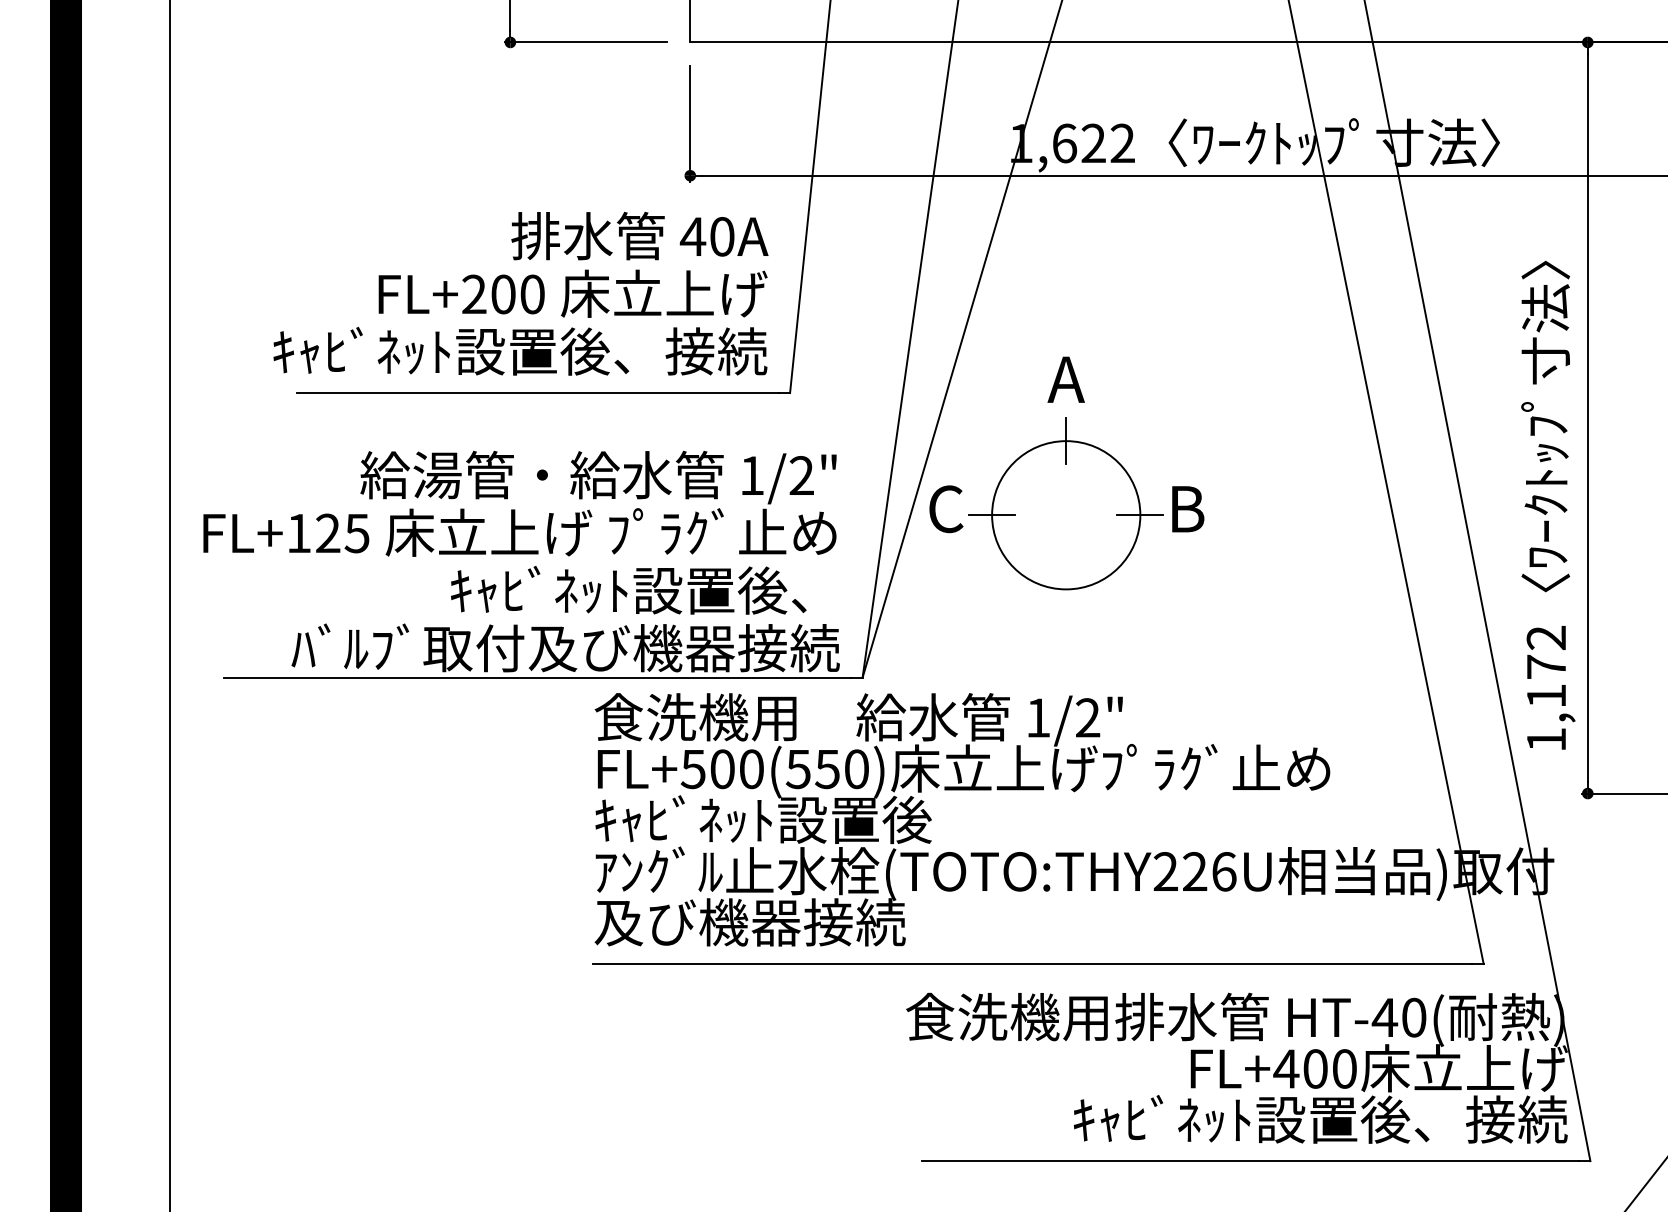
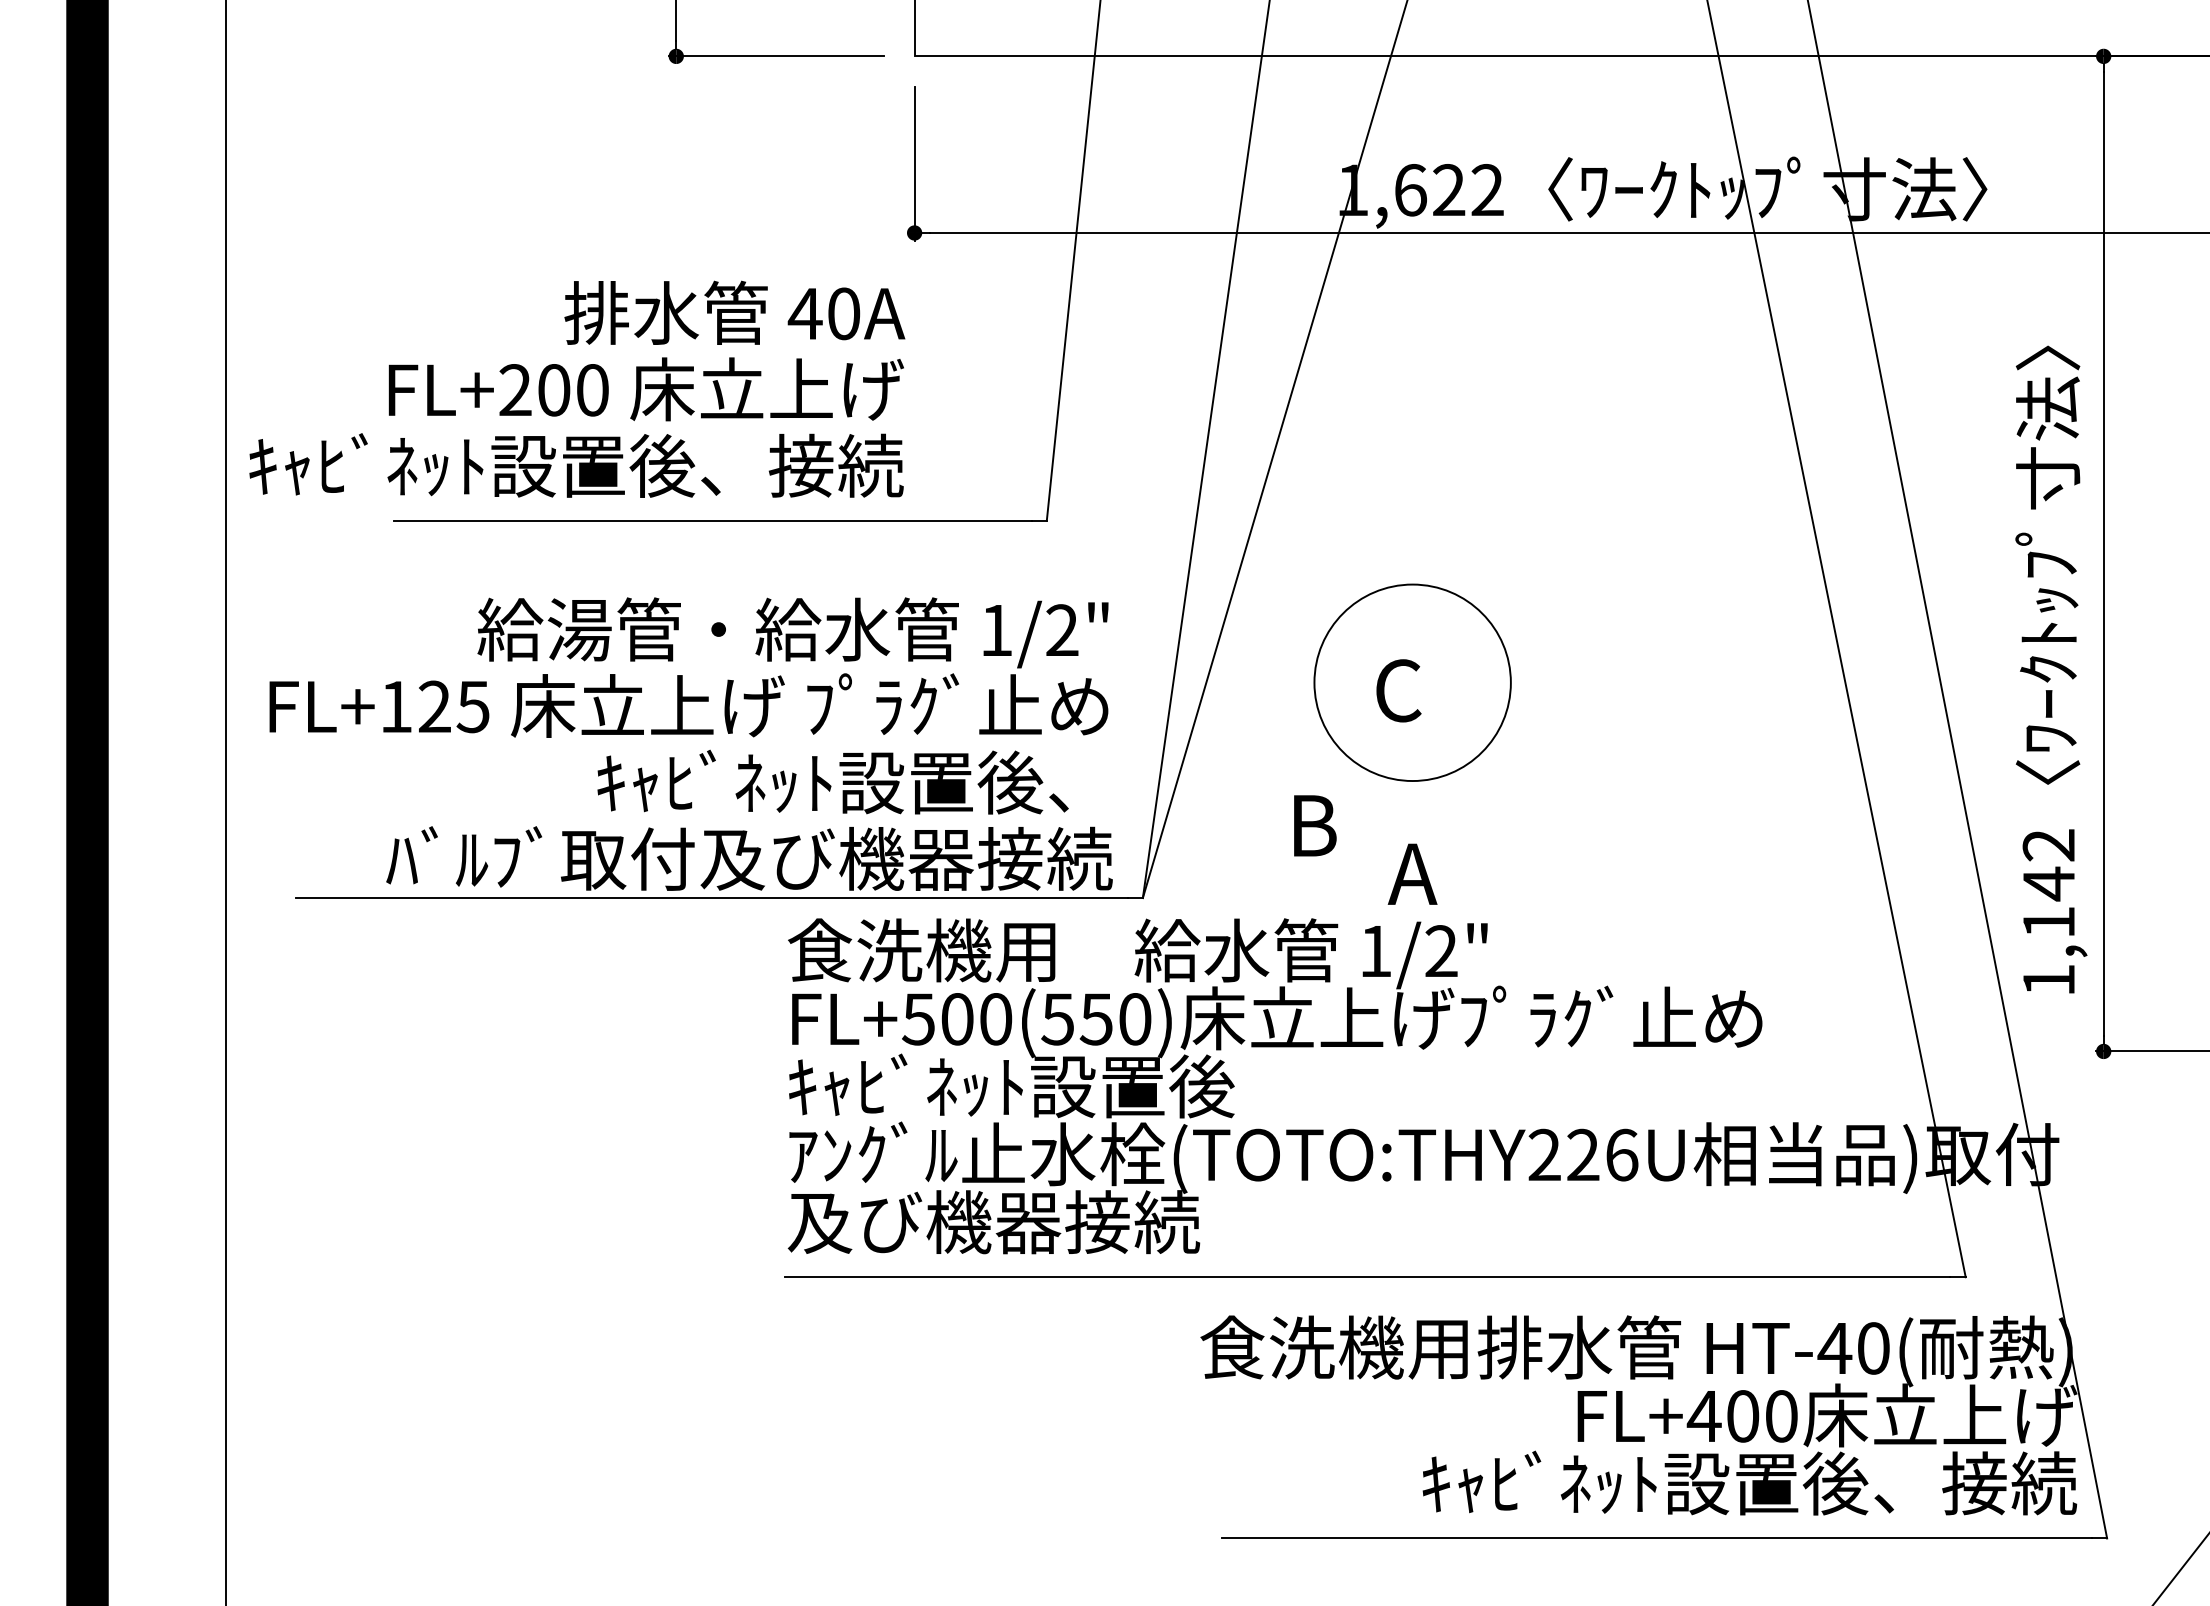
text: (521, 293) -> (577, 388), moved
text: (1066, 379) -> (1412, 873), moved
line: (1066, 441) -> (1412, 584), removed
text: (946, 509) -> (1398, 690), moved
text: (1188, 509) -> (1315, 825), moved
line: (992, 515) -> (1314, 682), removed
line: (1140, 515) -> (1510, 682), removed
text: (1546, 666) -> (2048, 883), 1,172 -> 1,142

